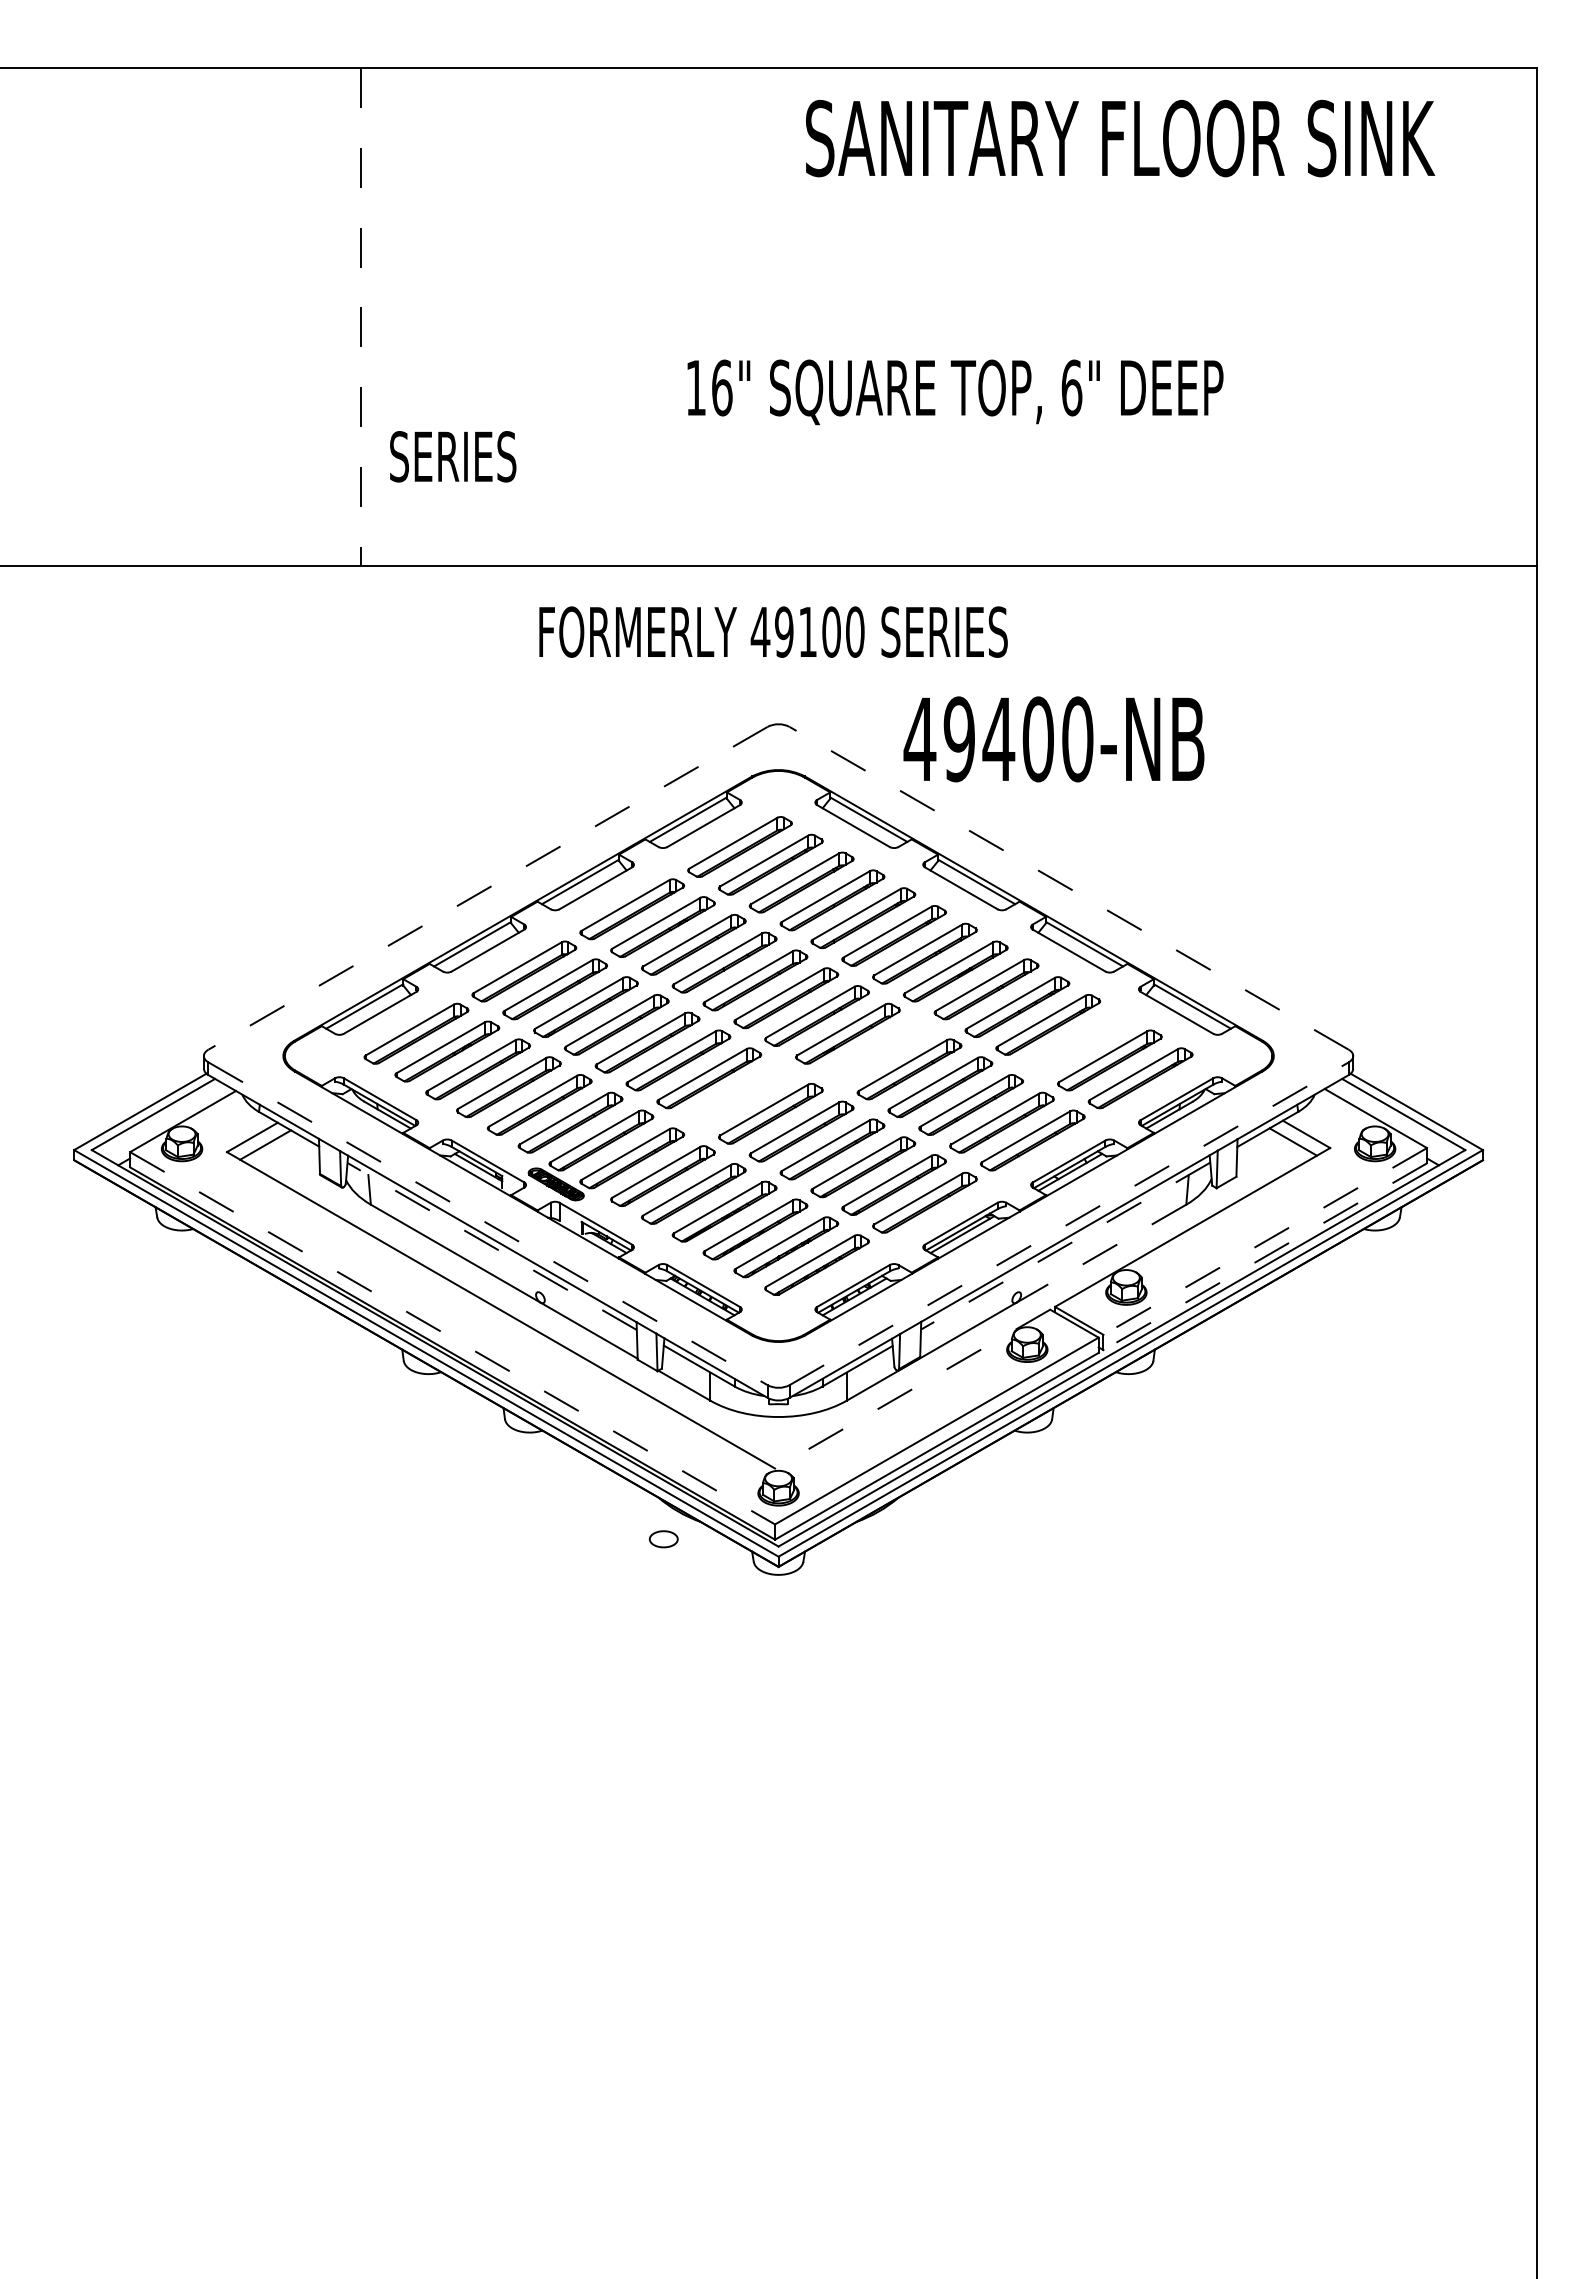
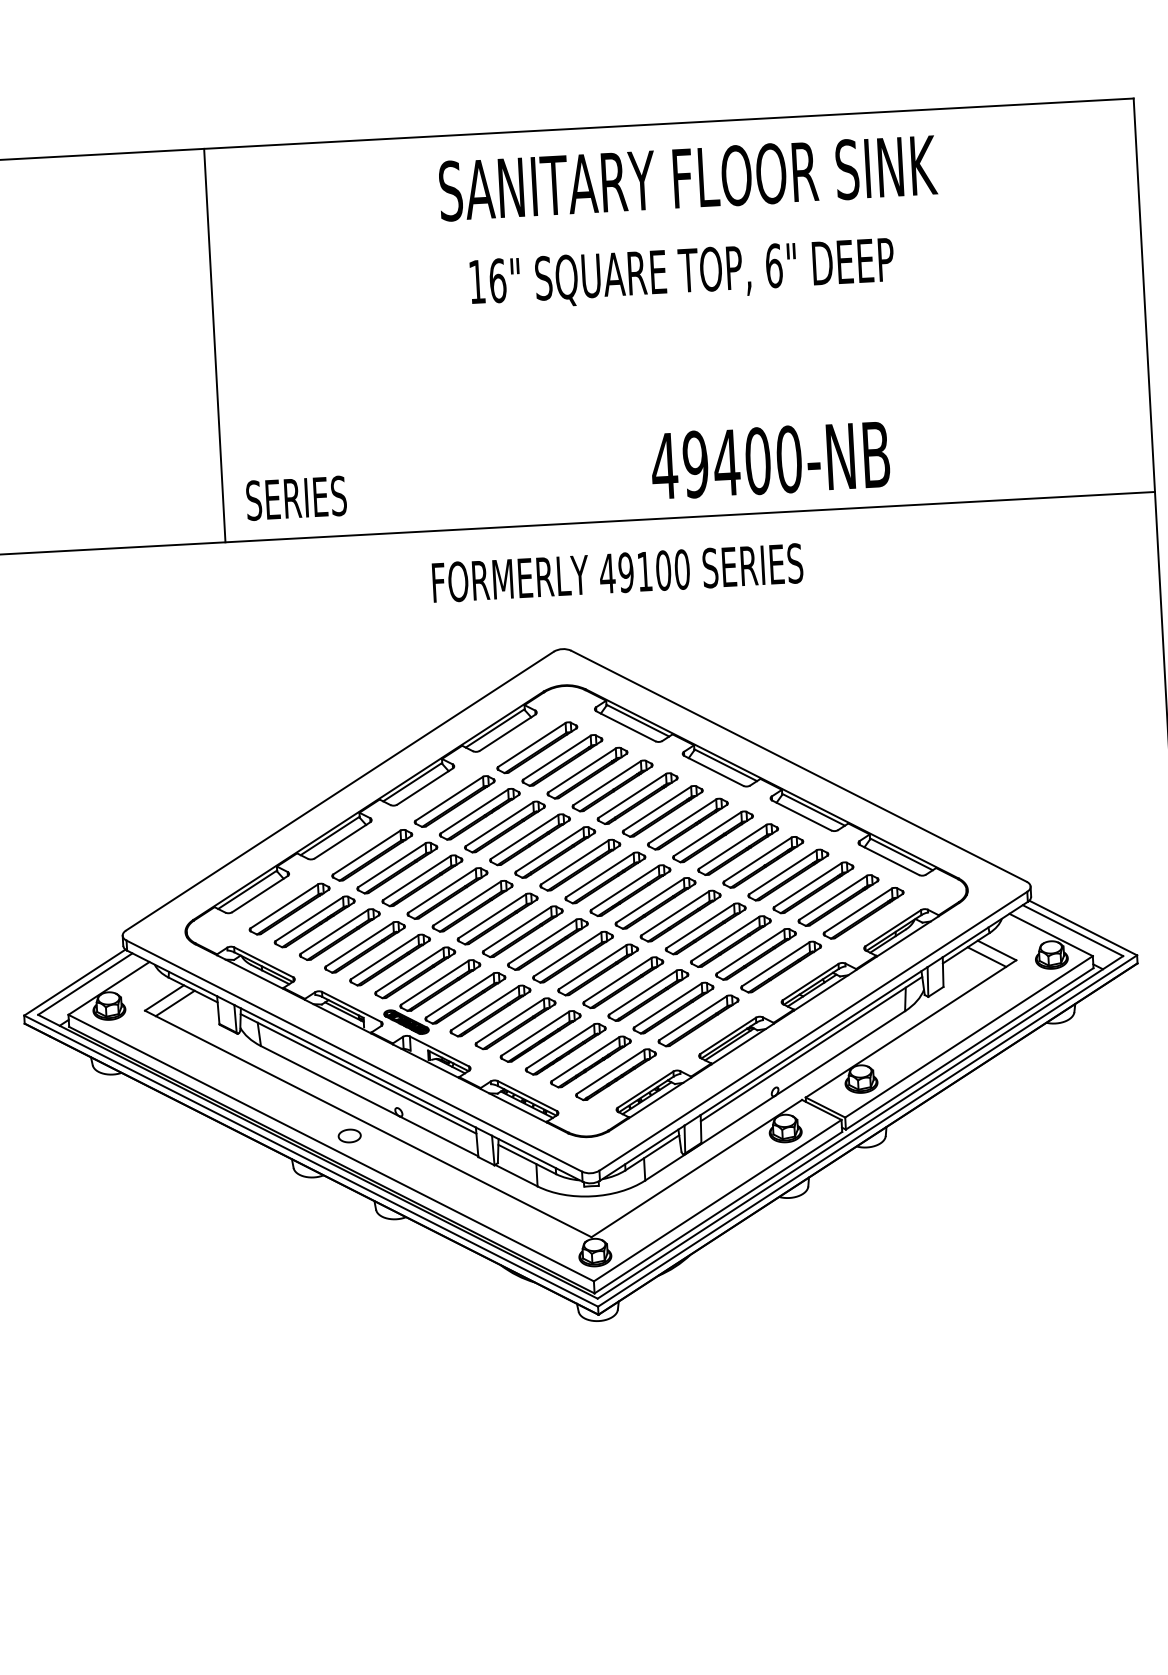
text: (1120, 138) -> (688, 178), moved
line: (360, 317) -> (214, 345), dashed -> solid
text: (955, 392) -> (682, 274), moved
text: (453, 456) -> (296, 498), moved
text: (773, 631) -> (617, 572), moved
text: (1053, 739) -> (770, 460), moved
line: (488, 888) -> (340, 791), dashed -> solid
line: (1069, 888) -> (799, 766), dashed -> solid
part: (1078, 1042) -> (813, 887), added
part: (878, 1051) -> (655, 903), added
part: (739, 1095) -> (547, 944), added
line: (488, 1223) -> (354, 1055), dashed -> solid
line: (1069, 1223) -> (813, 1031), dashed -> solid
line: (1265, 1241) -> (969, 1036), dashed -> solid
line: (491, 1246) -> (358, 1073), dashed -> solid
line: (1065, 1246) -> (811, 1049), dashed -> solid
line: (1100, 1253) -> (839, 1053), dashed -> solid
line: (1265, 1256) -> (969, 1048), dashed -> solid
line: (453, 1338) -> (331, 1148), dashed -> solid
line: (912, 1389) -> (696, 1168), dashed -> solid
part: (663, 1539) -> (349, 1136), moved

